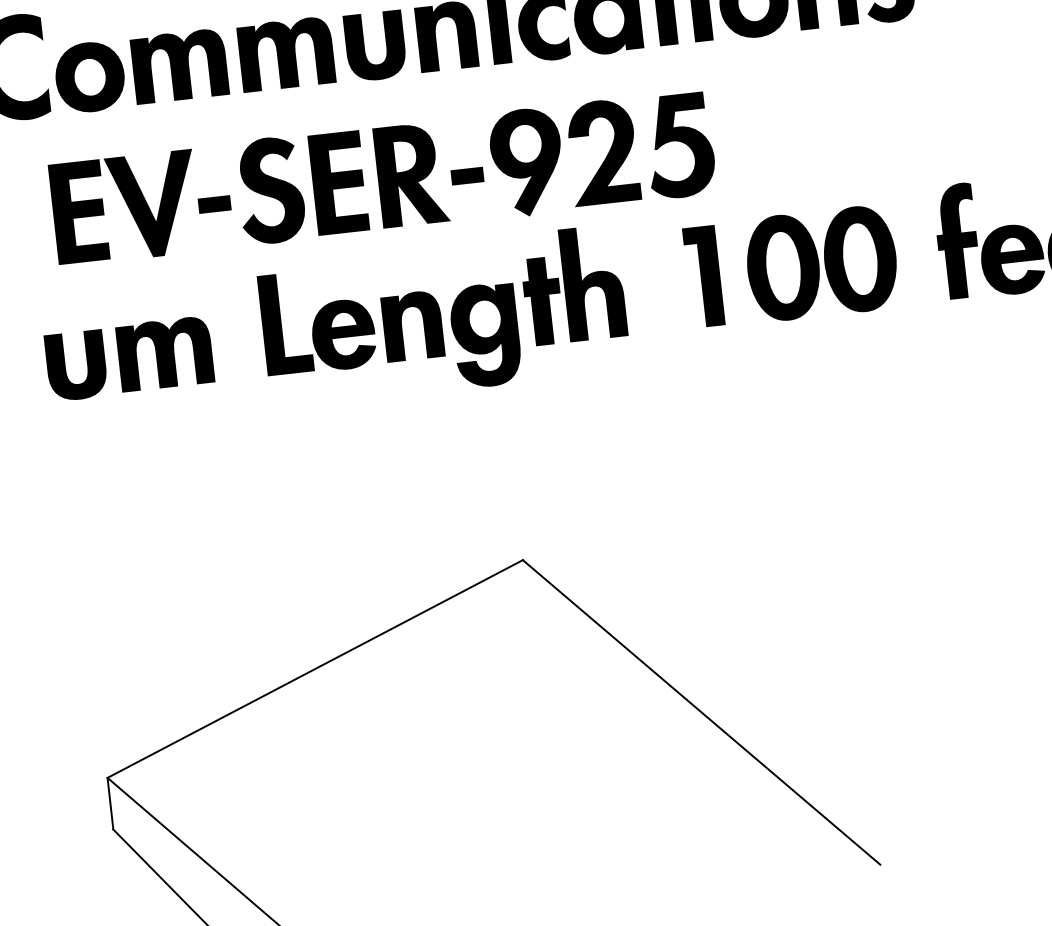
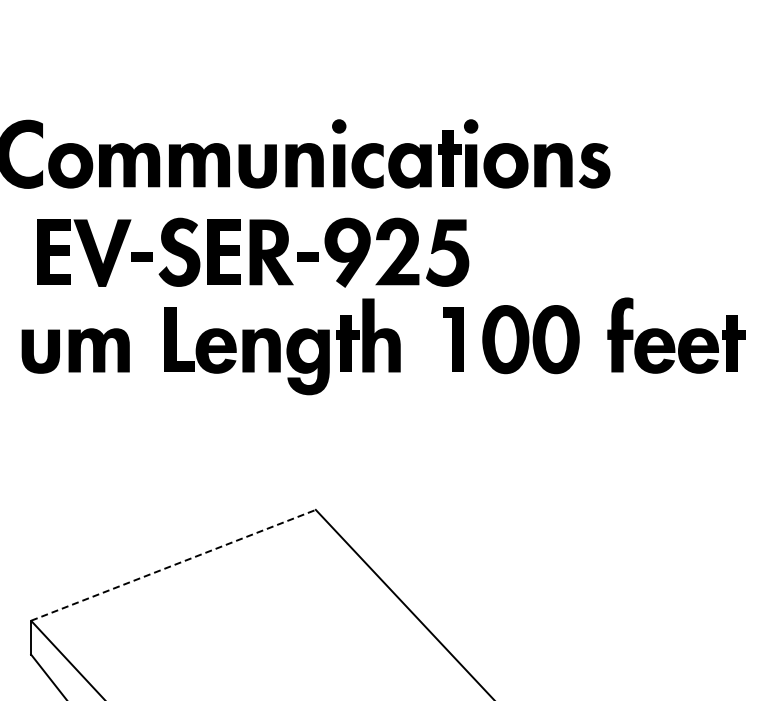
line: (315, 669) -> (173, 565), solid -> dashed

